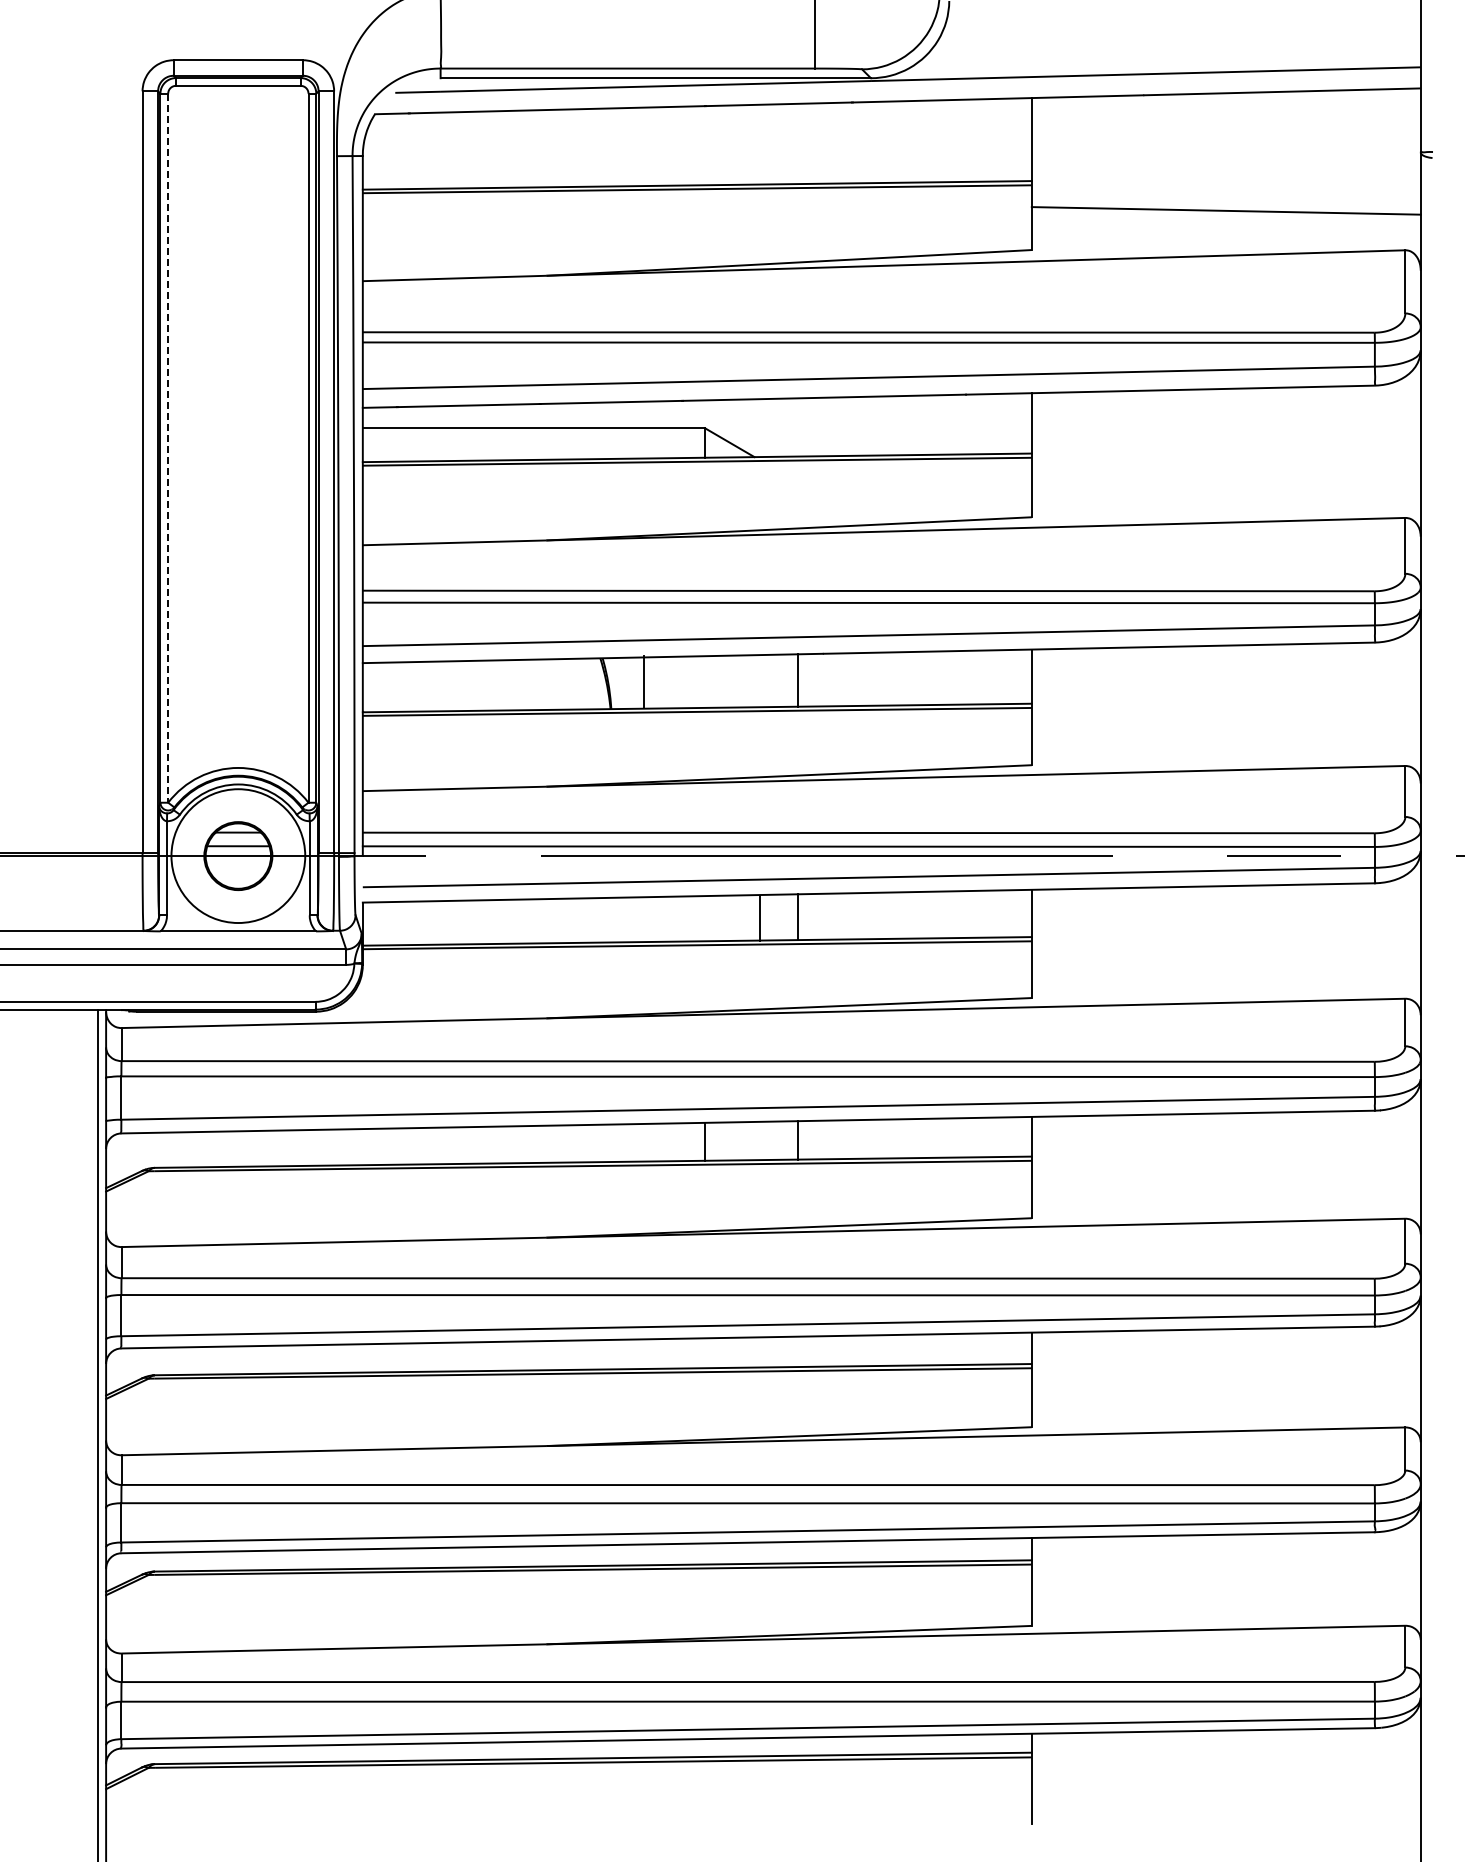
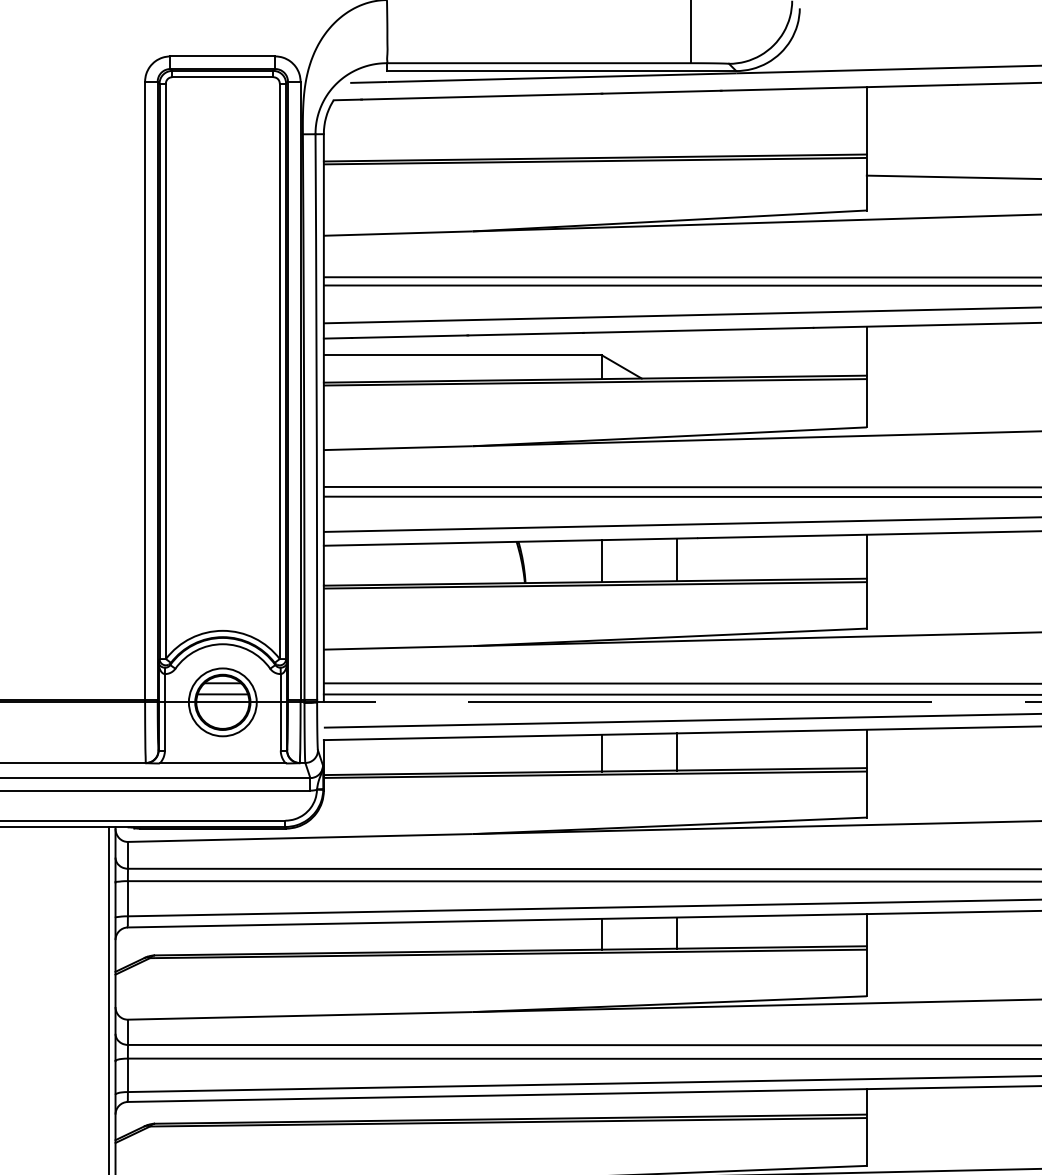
line: (168, 448) -> (166, 371), dashed -> solid
line: (644, 681) -> (601, 560), moved
circle: (238, 855) -> (222, 701), size x0.62
line: (760, 918) -> (601, 753), moved

